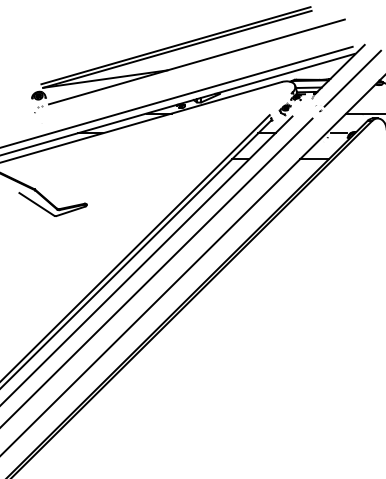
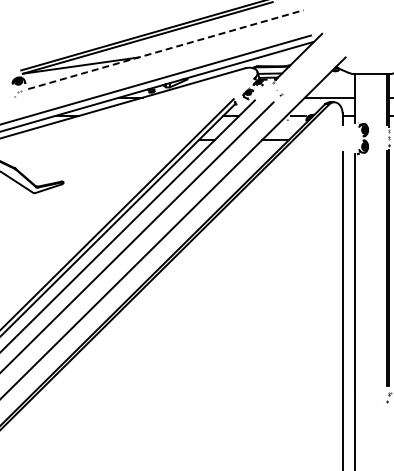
line: (197, 61) -> (166, 49), solid -> dashed
line: (352, 78) -> (310, 65), removed

